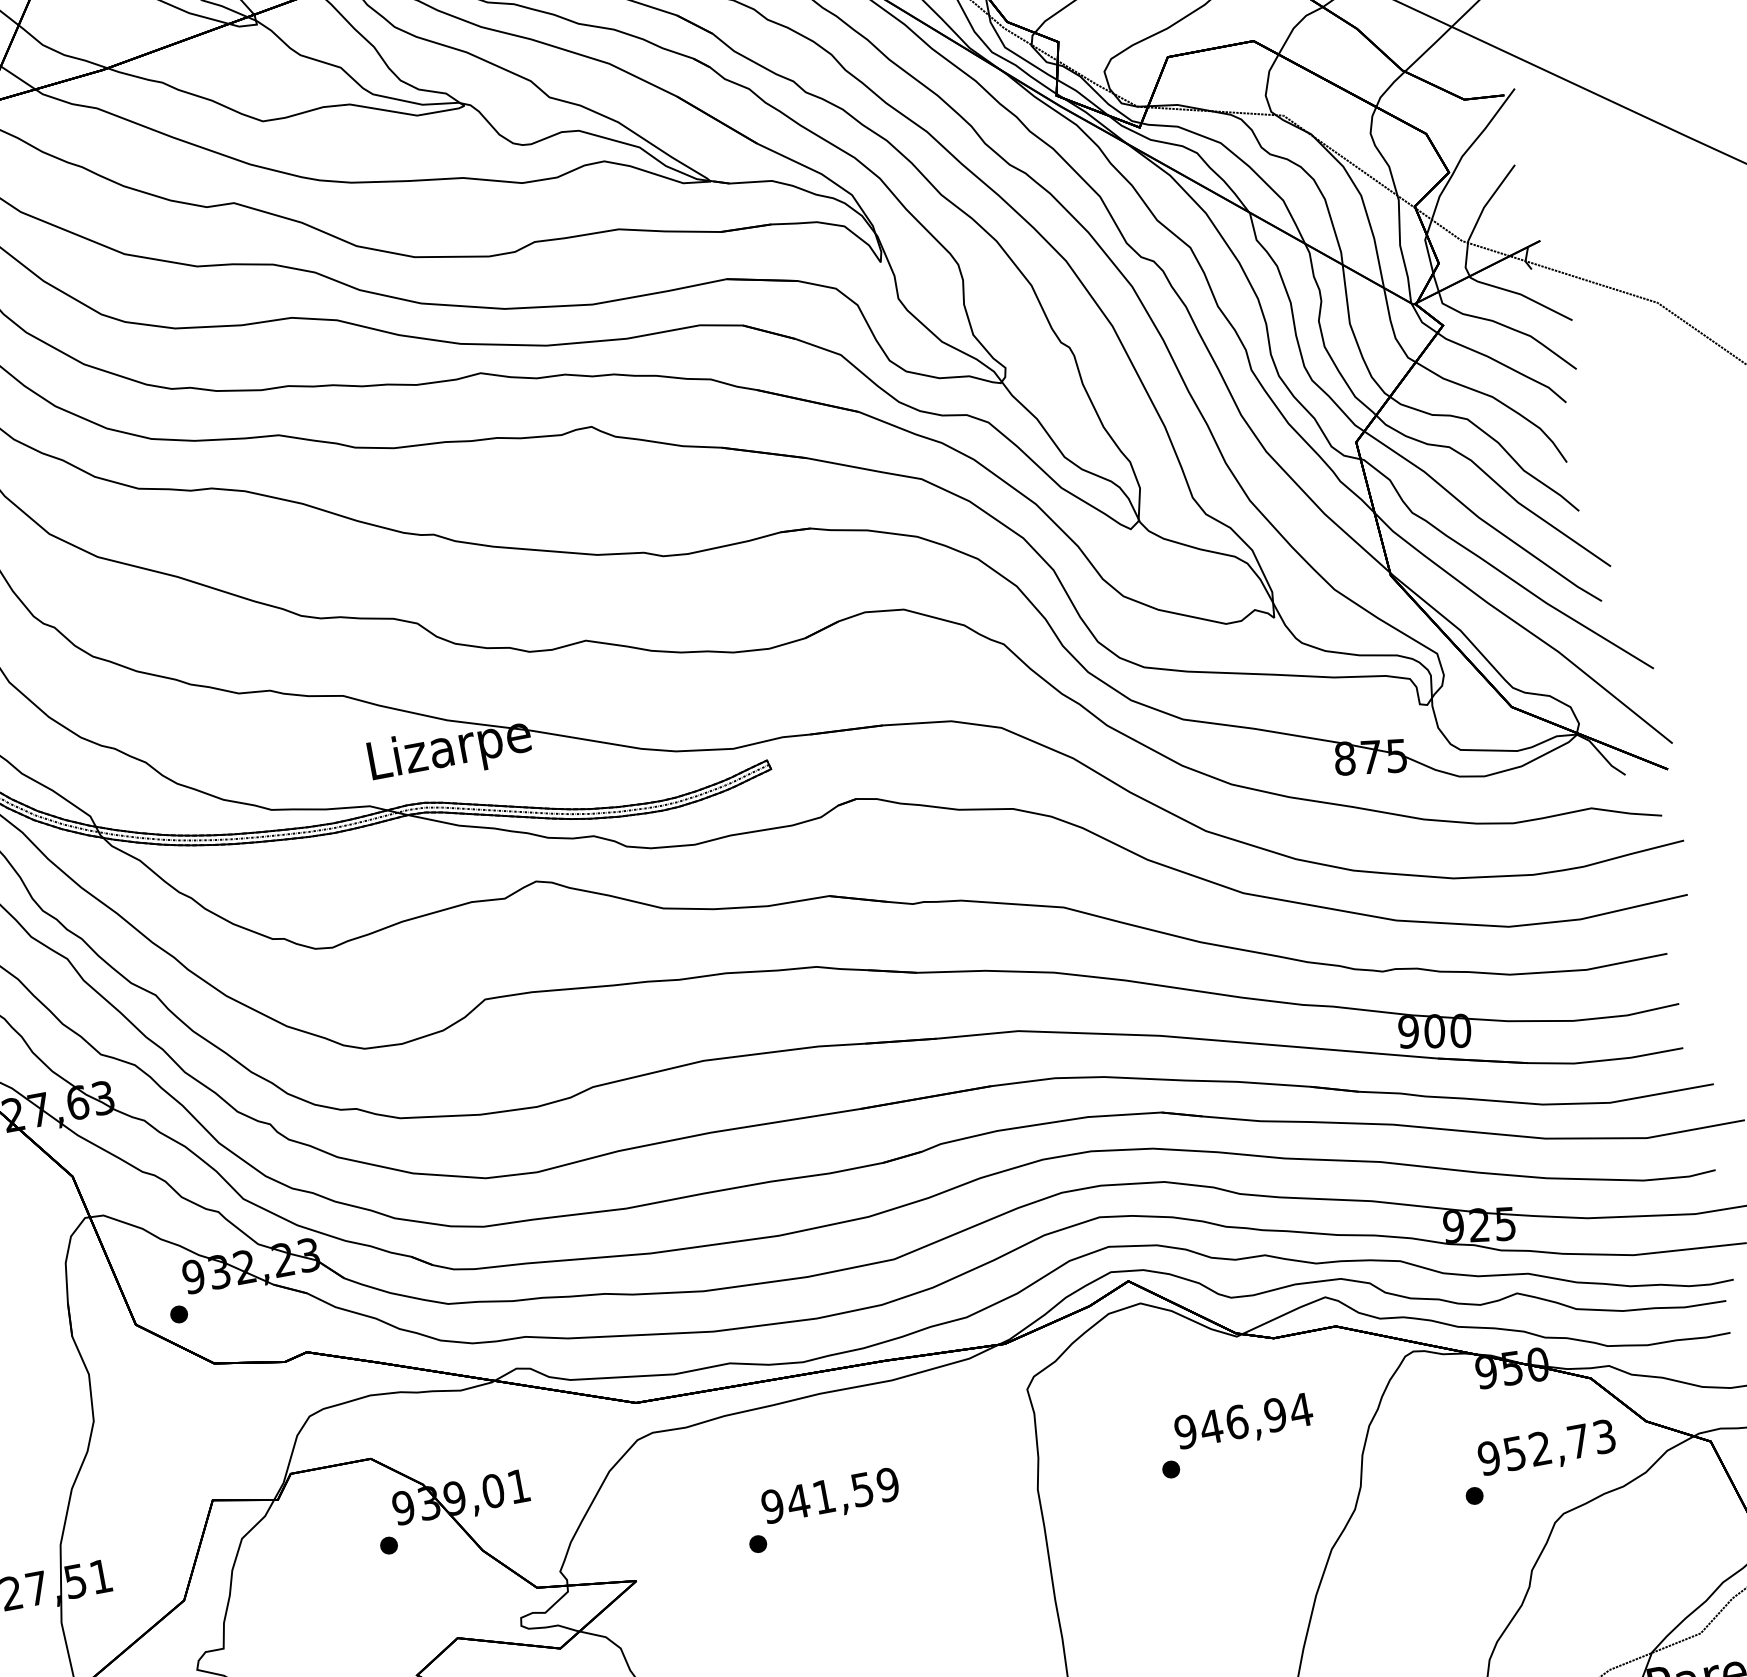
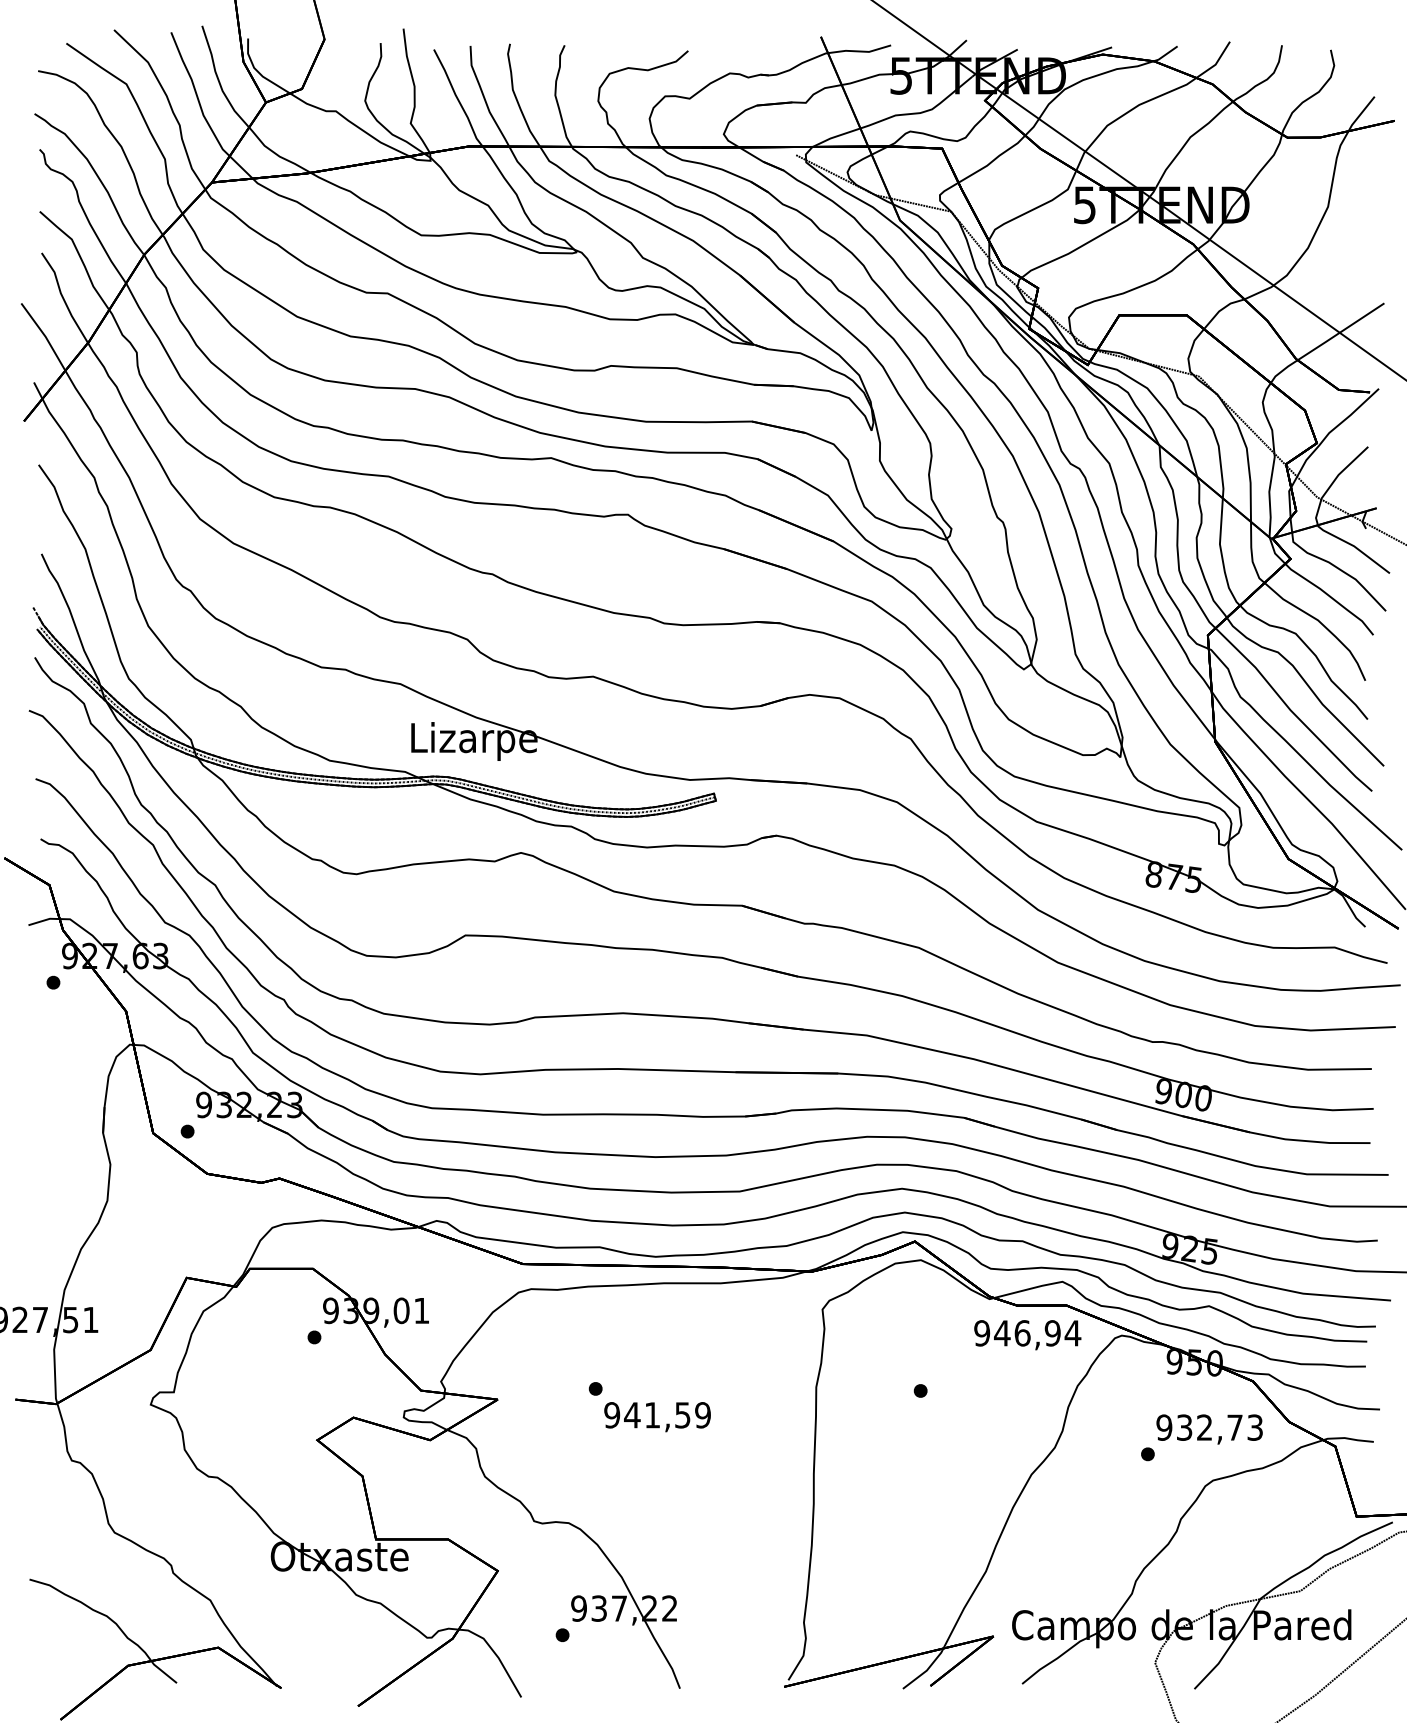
text: (1243, 1423) -> (1027, 1335), moved
text: (1514, 1453) -> (1184, 1427), 952,73 -> 932,73
text: (830, 1498) -> (657, 1417), moved

